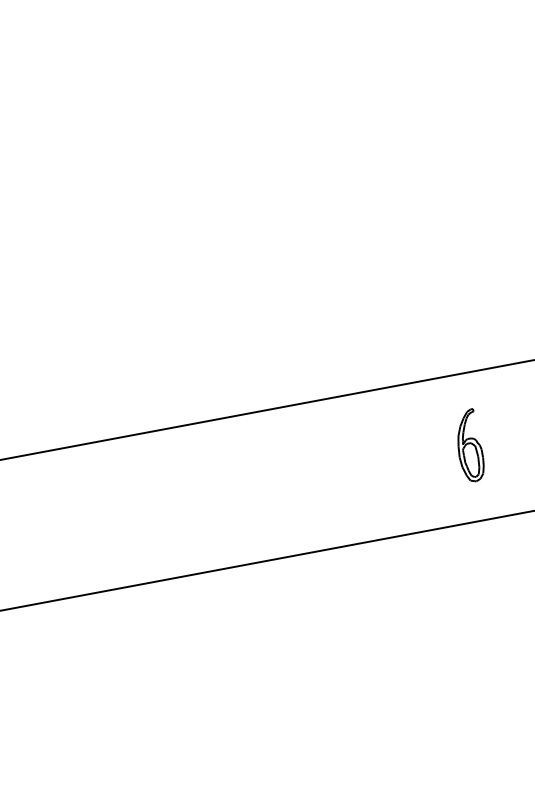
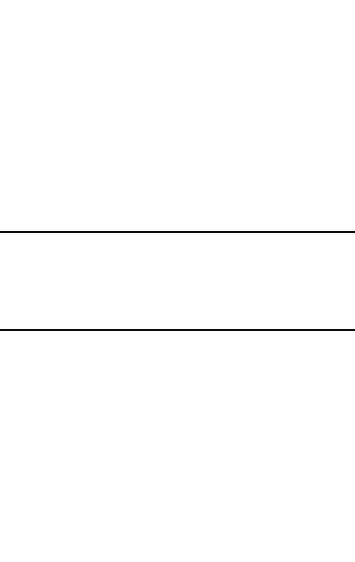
part: (469, 445) -> (305, 279), removed

